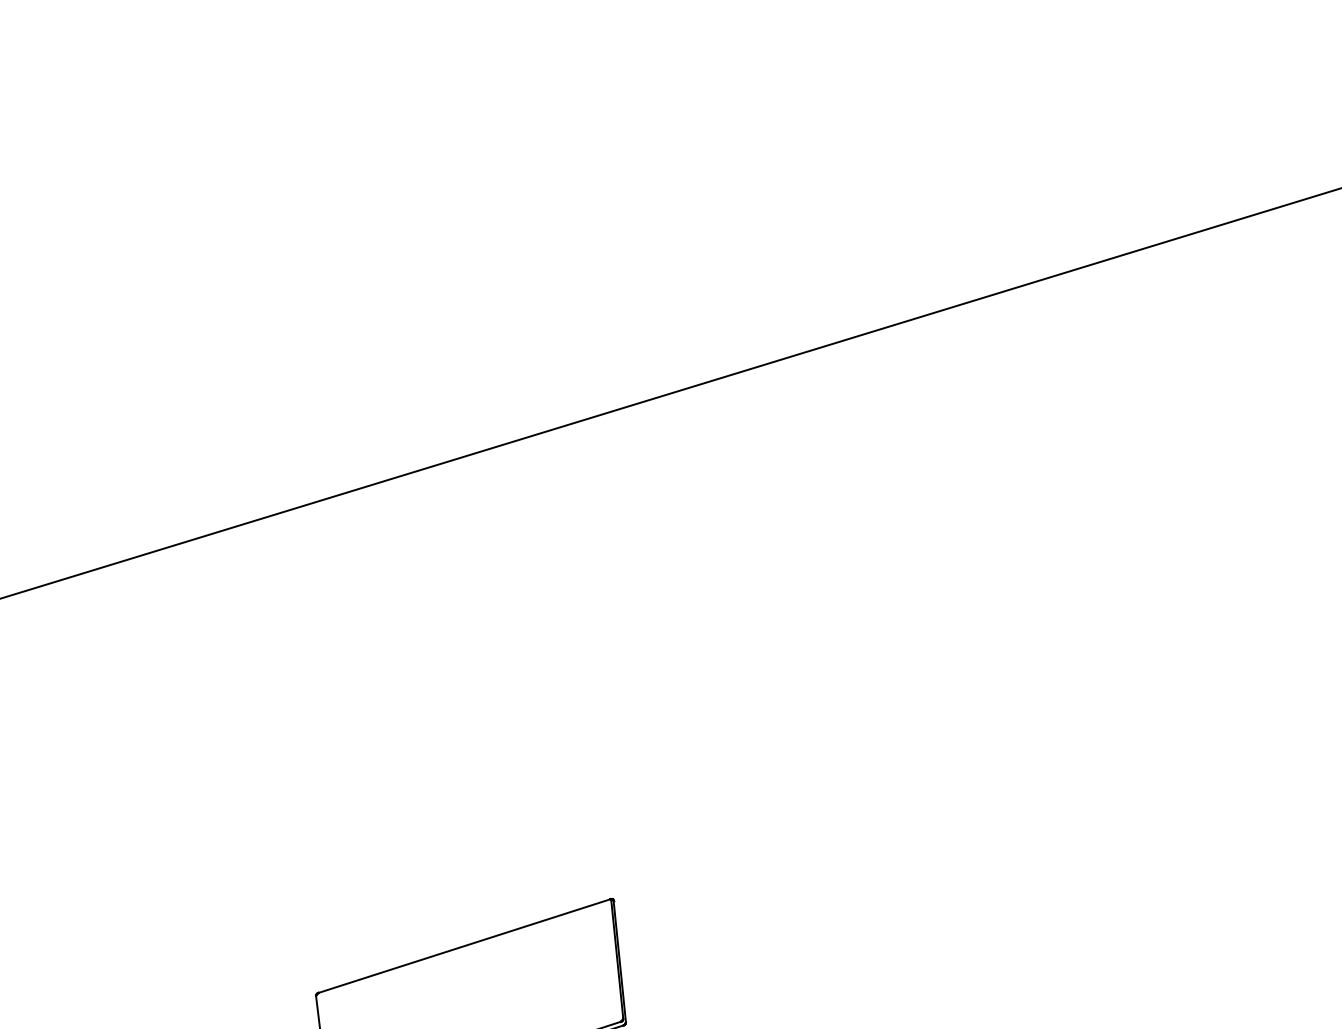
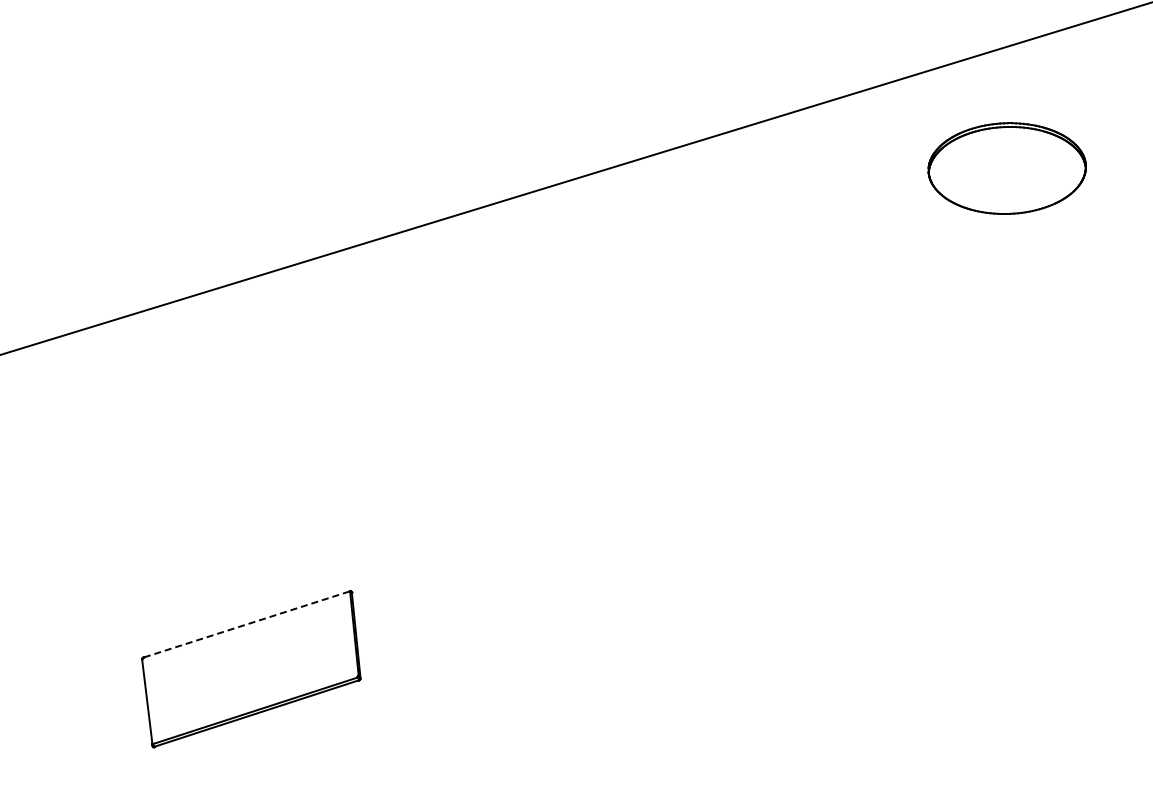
line: (464, 946) -> (246, 624), solid -> dashed

